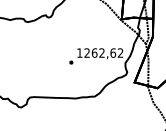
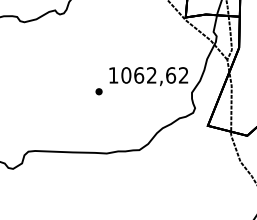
text: (87, 52) -> (126, 74), 1262,62 -> 1062,62

